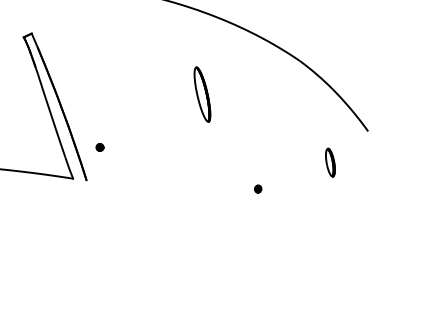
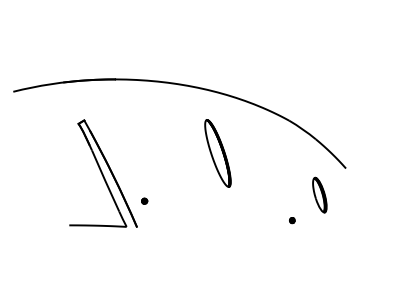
part: (201, 94) -> (217, 153), size x1.67
part: (330, 161) -> (319, 194), size x1.67
part: (258, 189) -> (292, 220), moved

